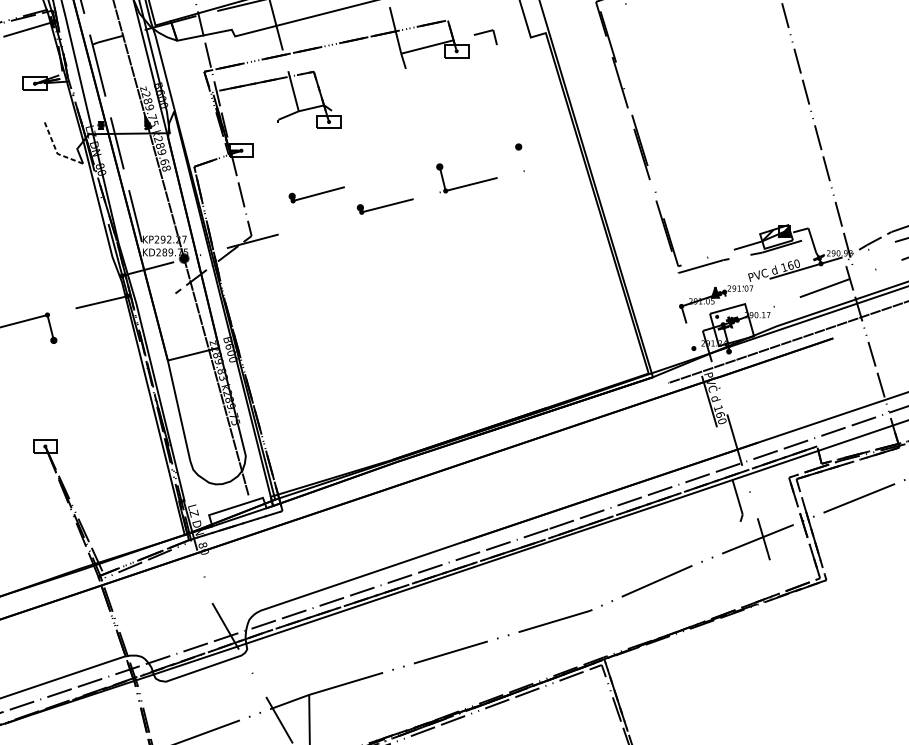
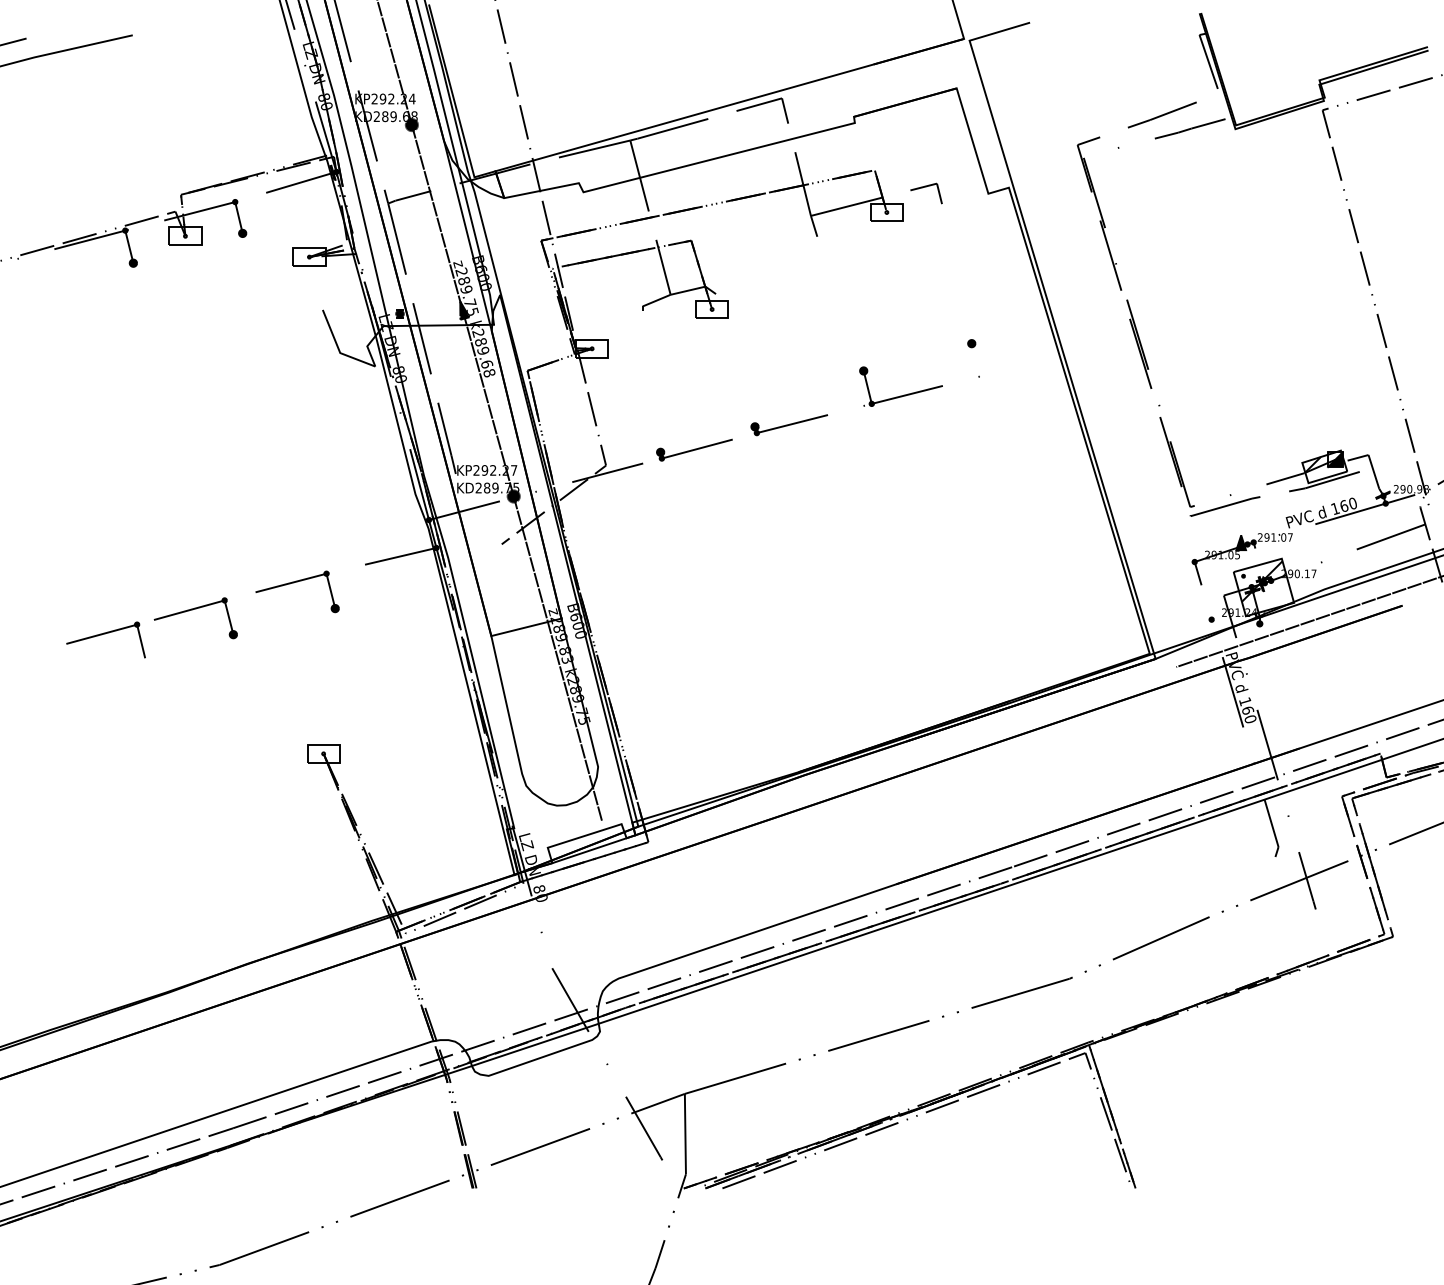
line: (56, 151) -> (338, 349), dashed -> solid
part: (316, 194) -> (694, 449), moved
hatch: (730, 320) -> (1261, 581), added

